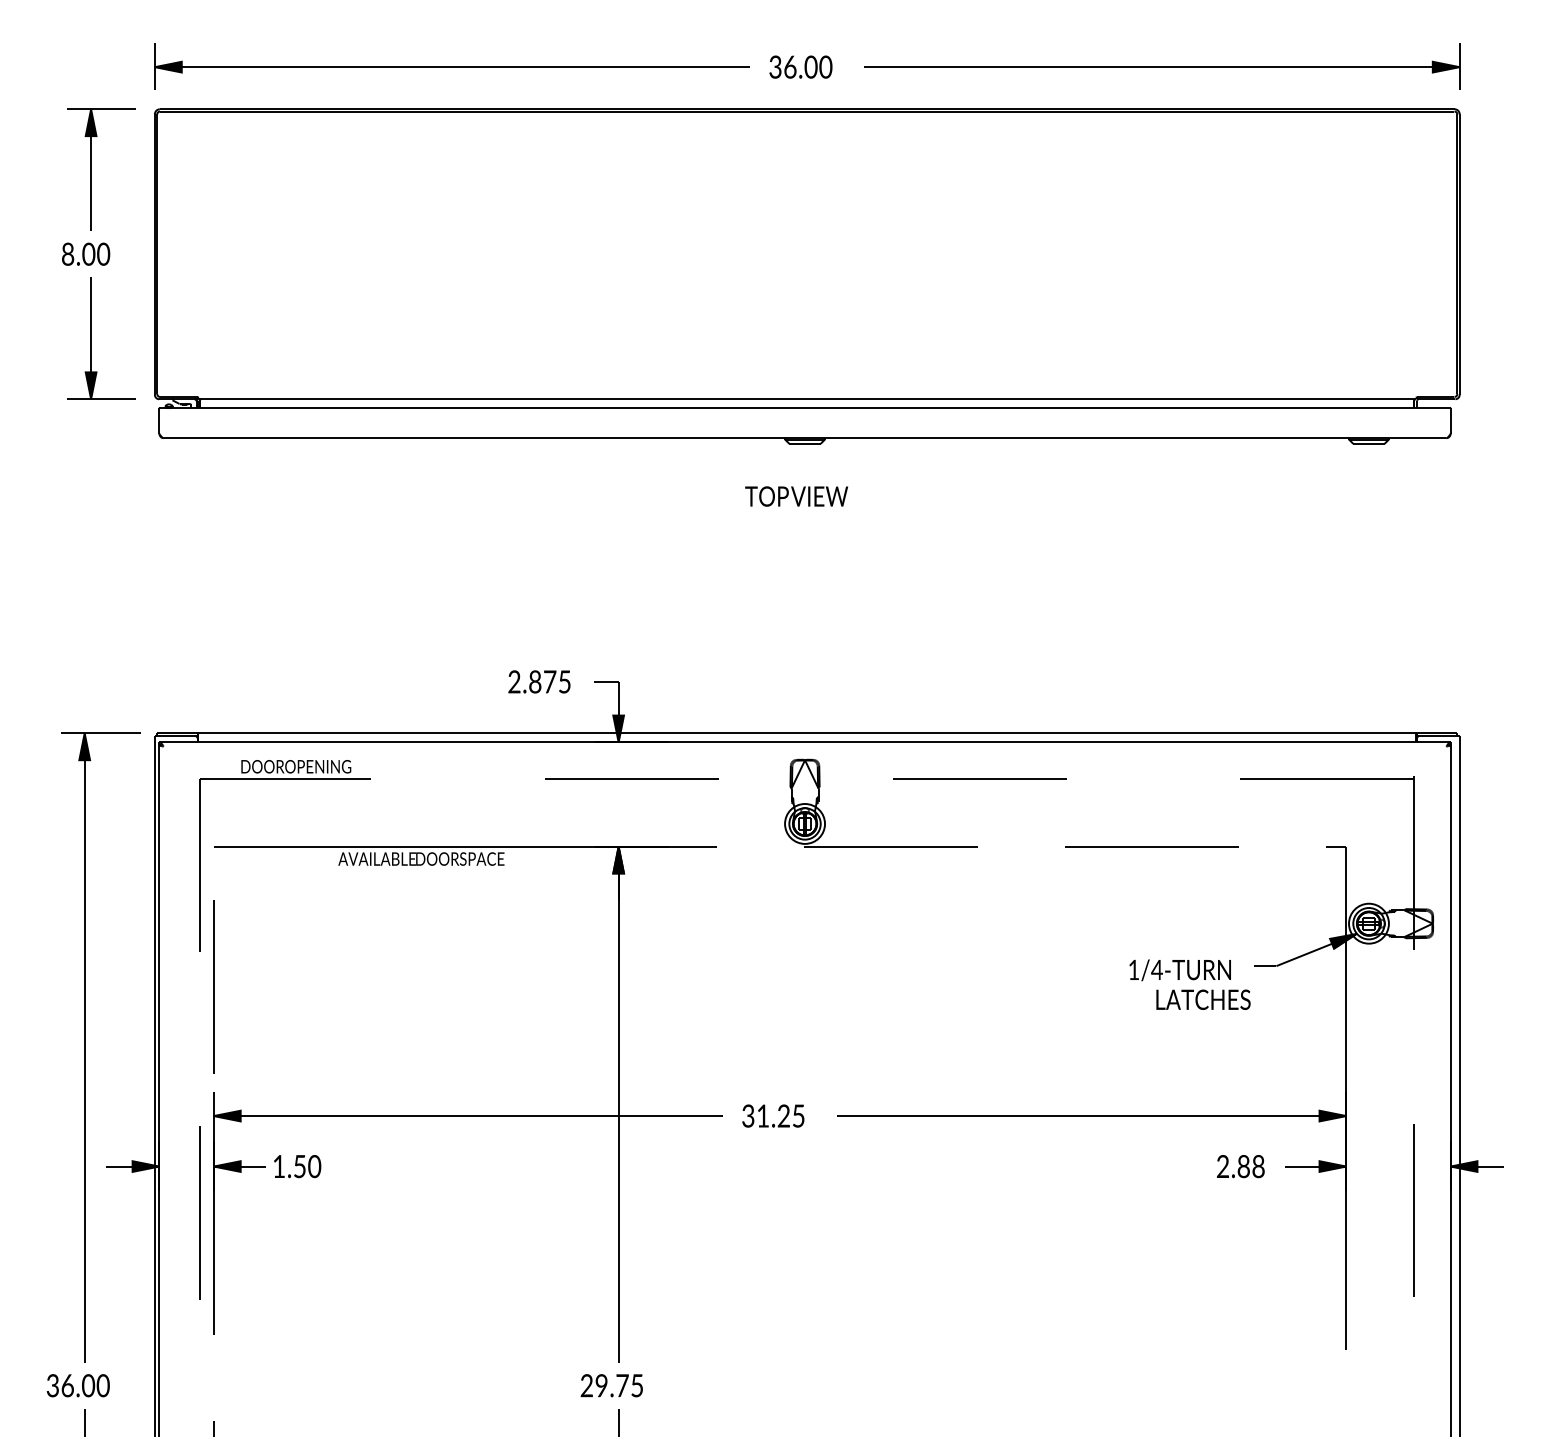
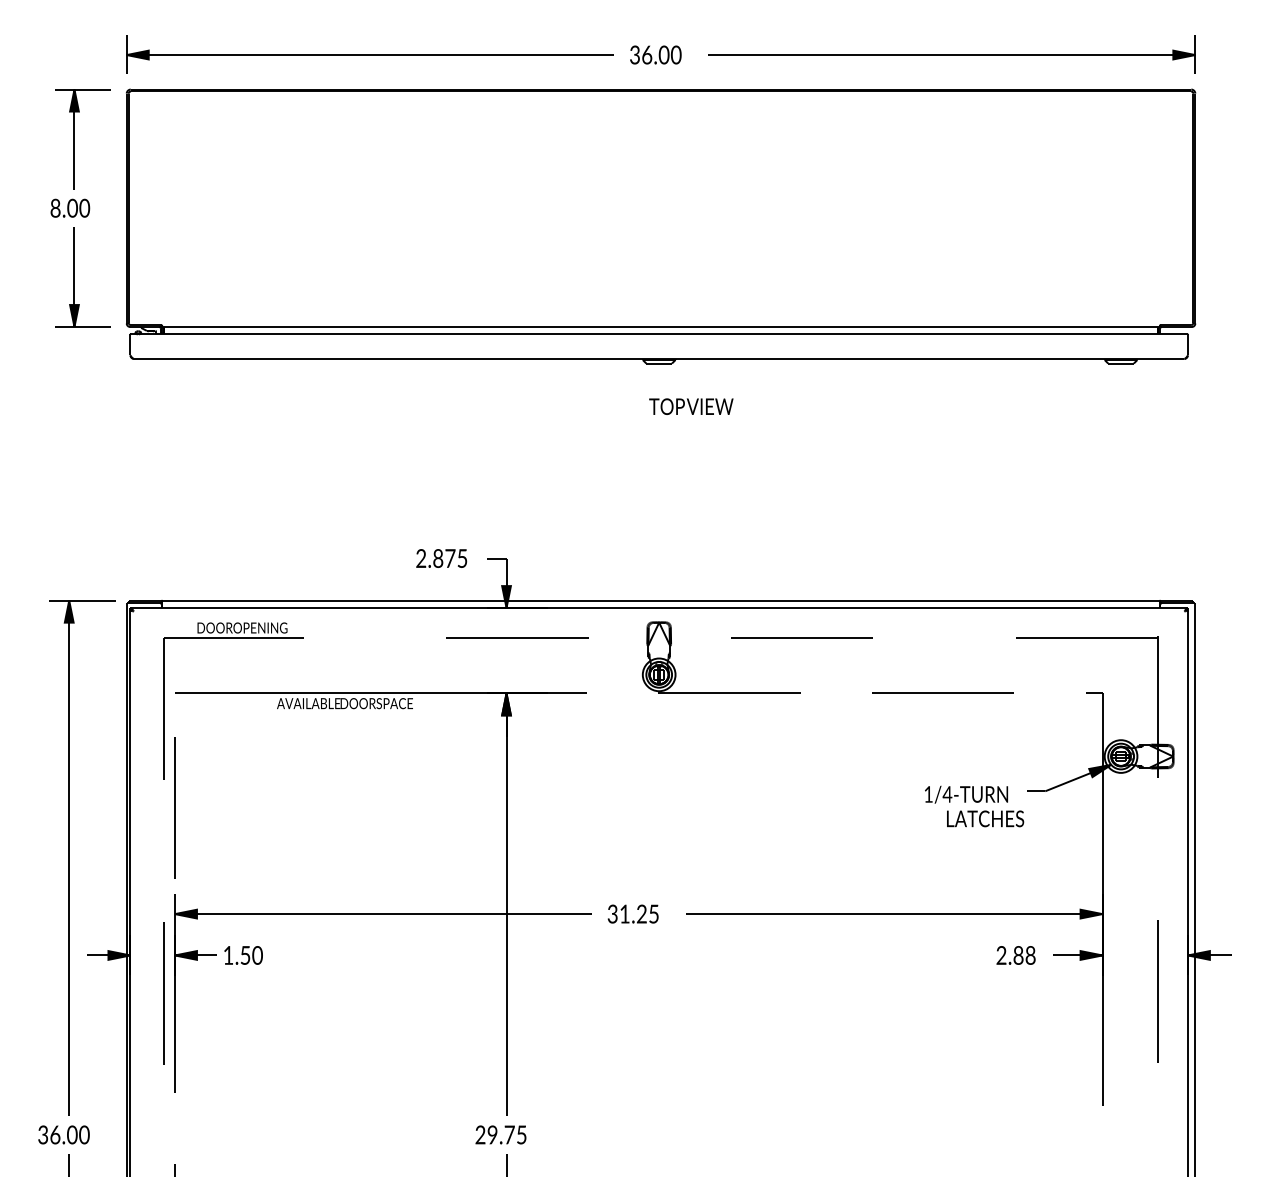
text: (796, 496) -> (691, 406), moved

